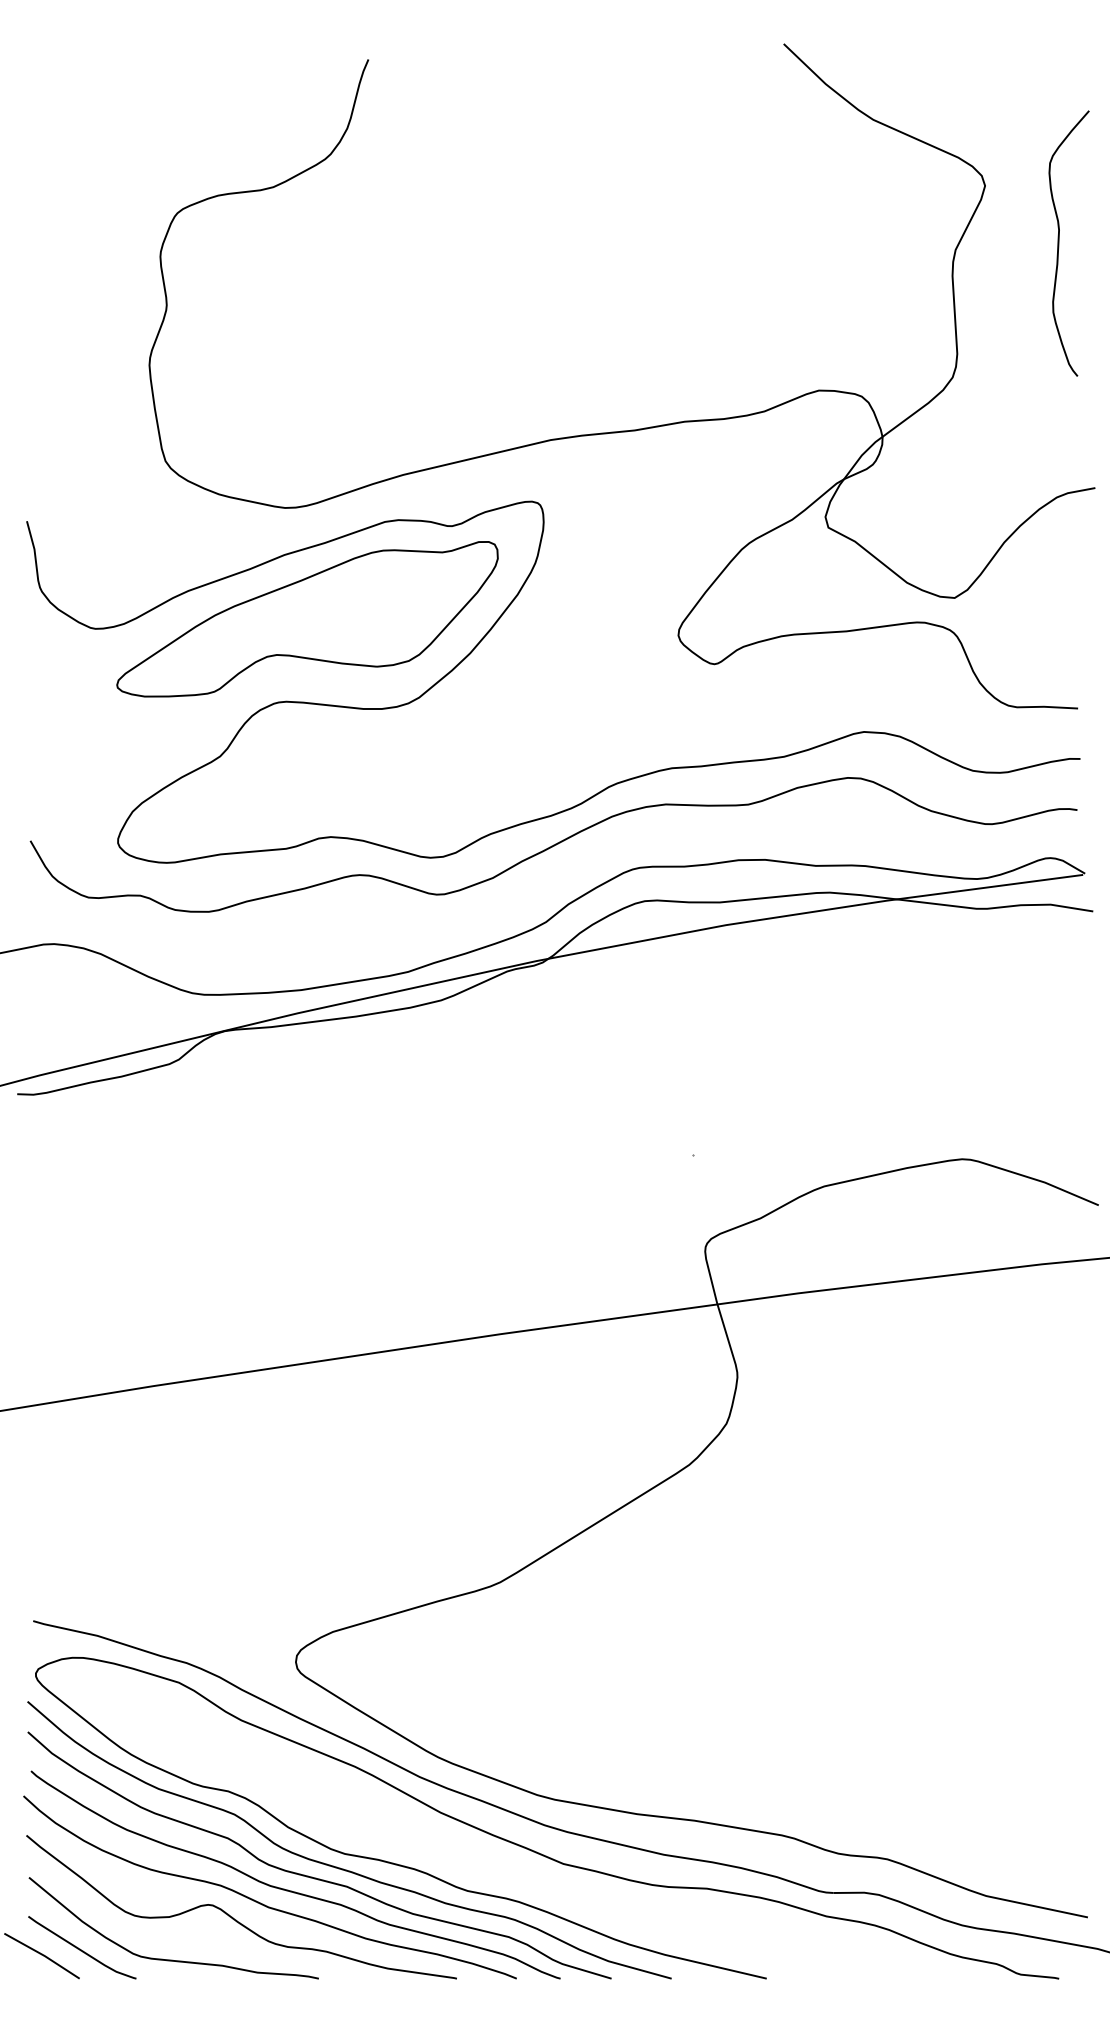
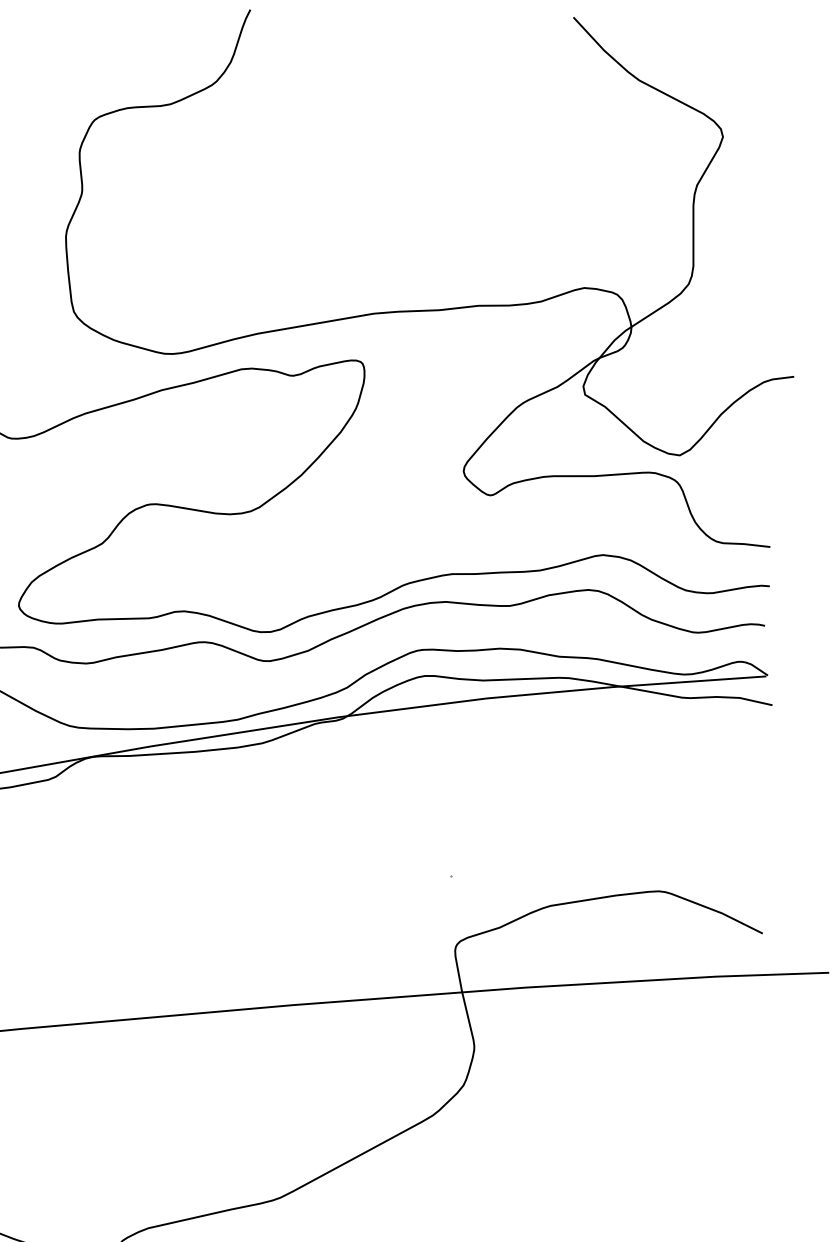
curve: (1059, 243) -> (777, 185), removed
part: (307, 619) -> (176, 441), removed

